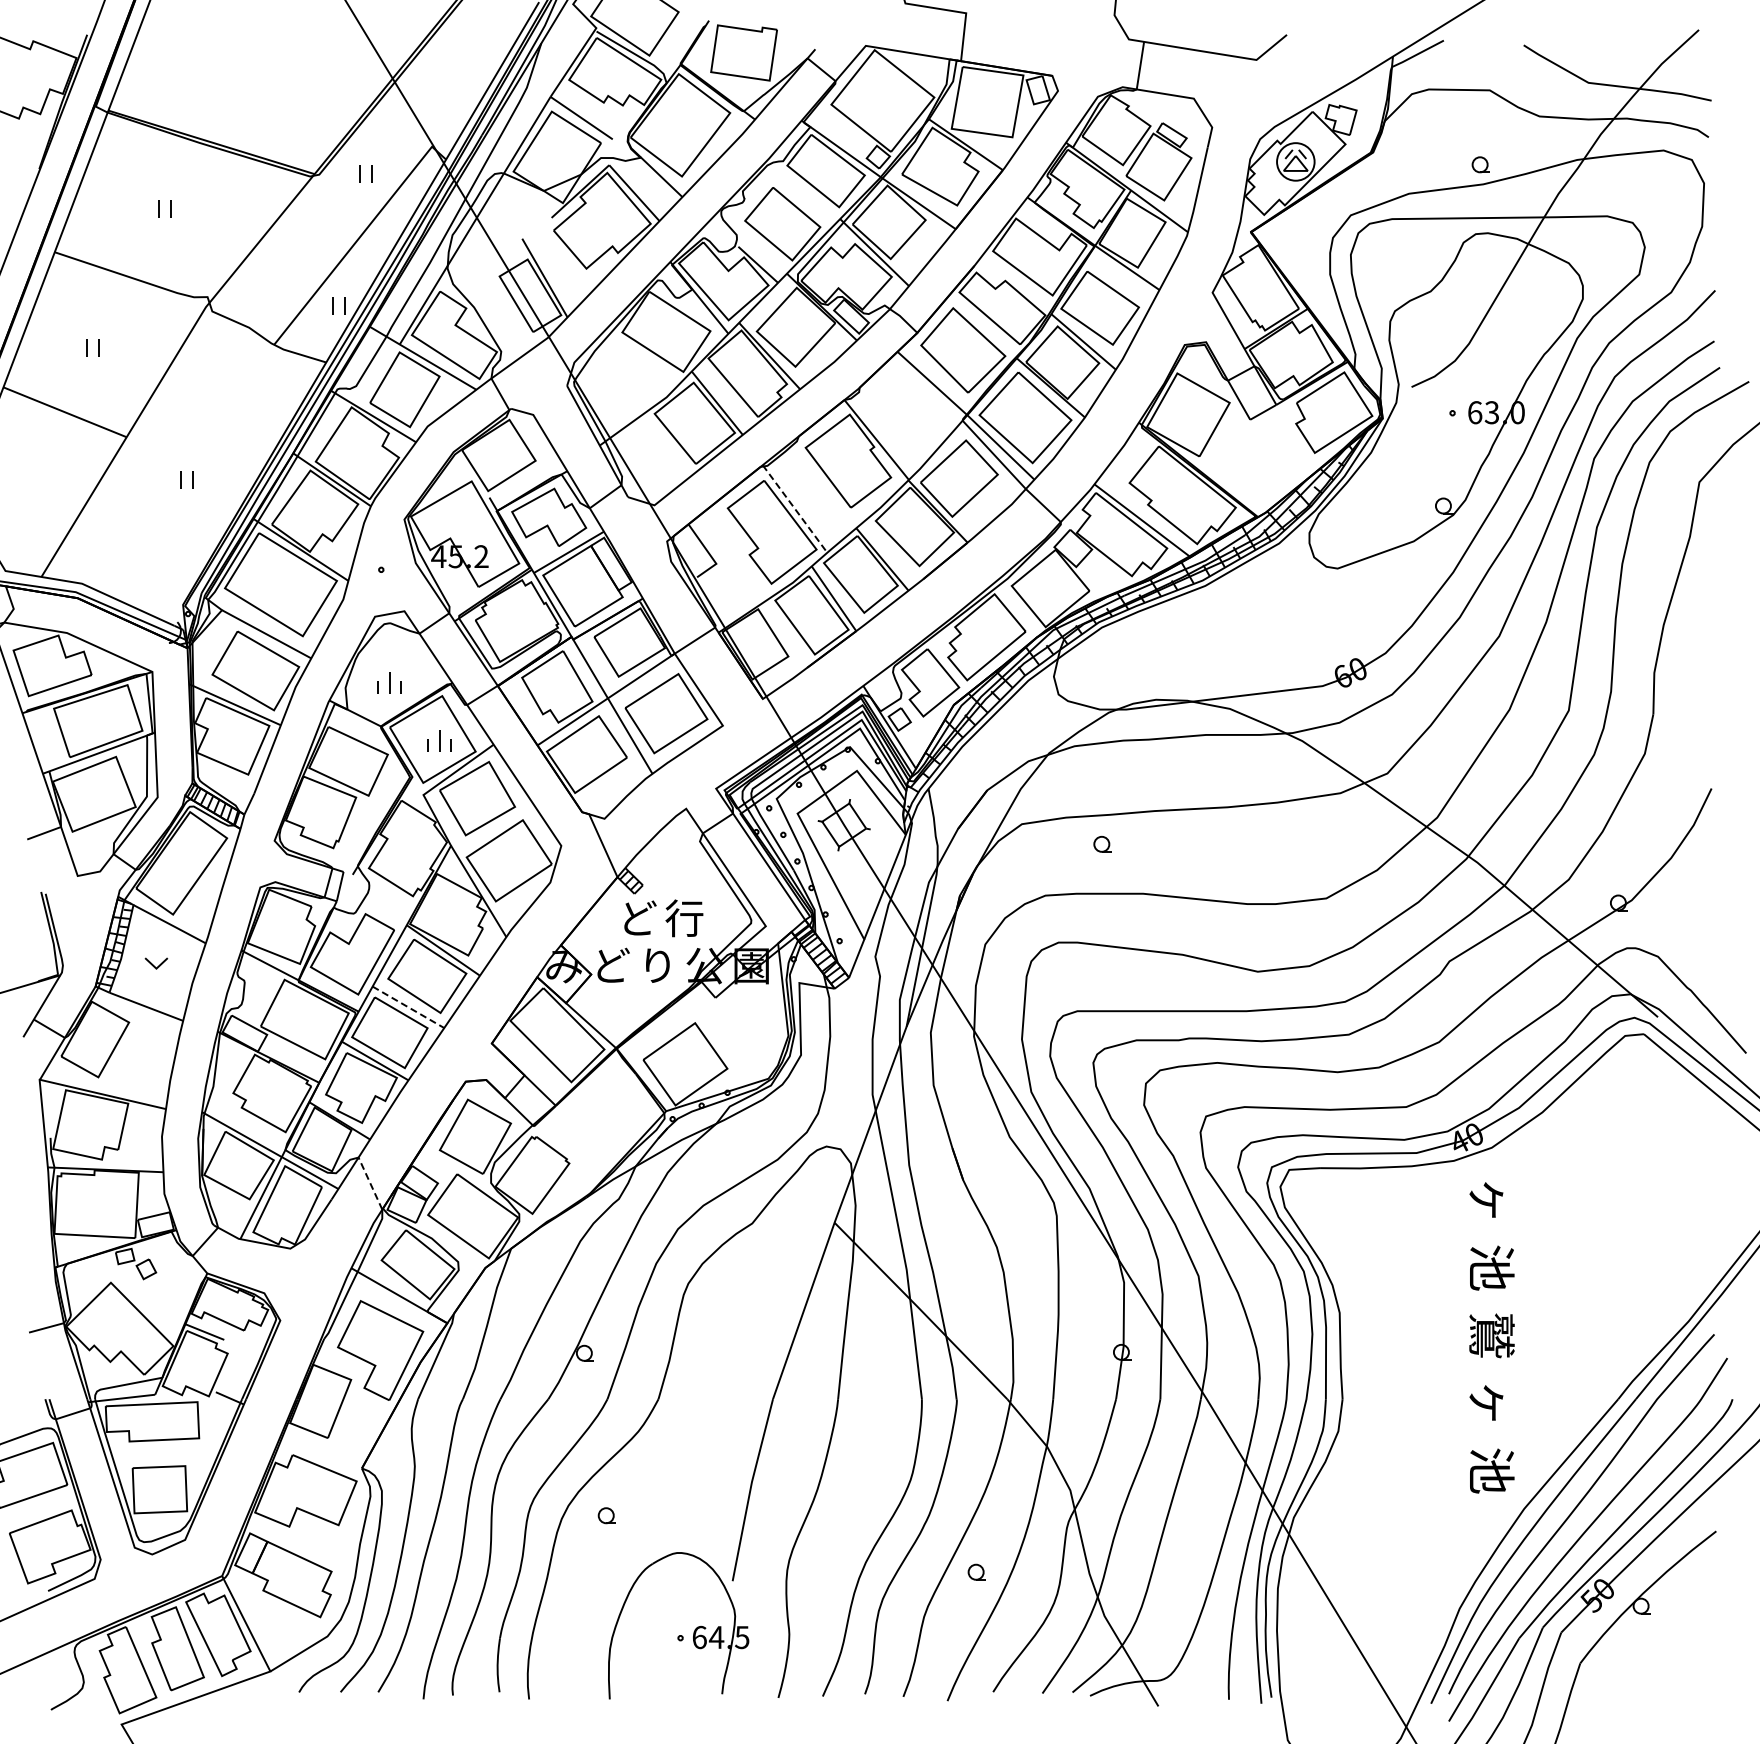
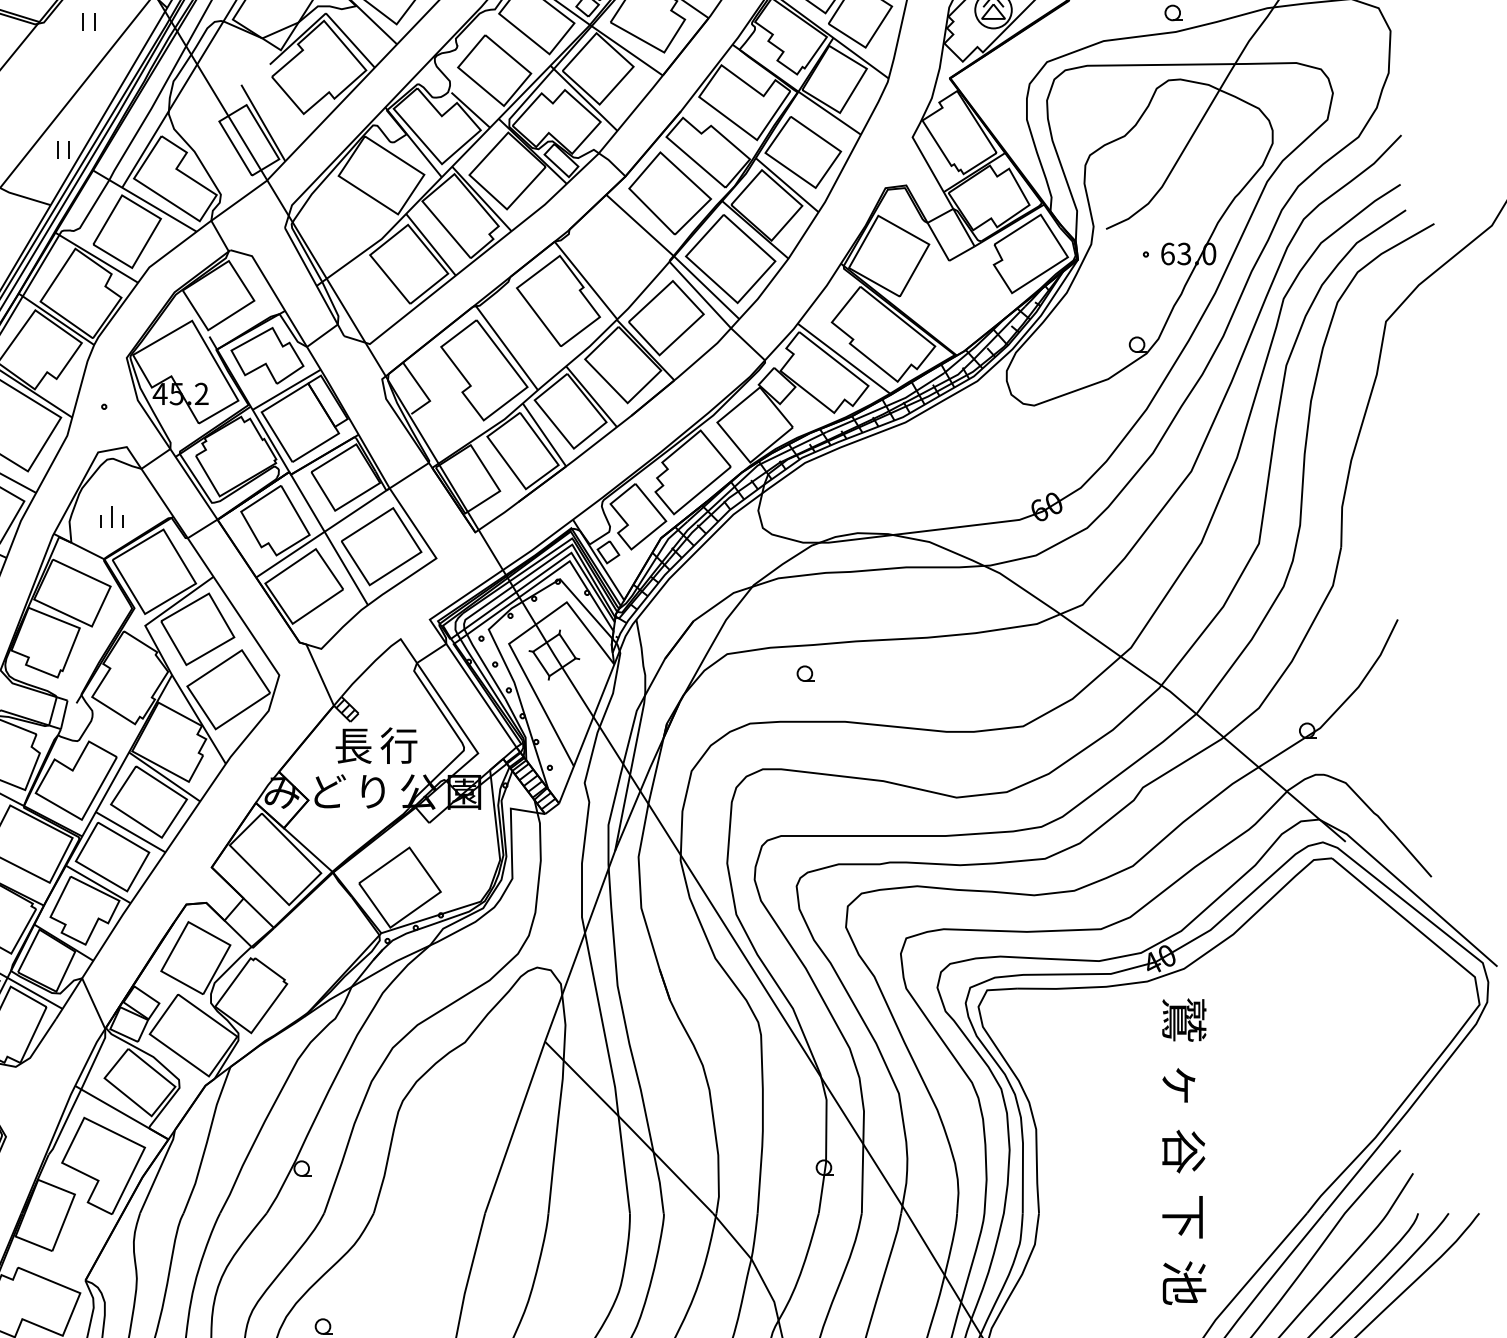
line: (794, 508) -> (506, 347), dashed -> solid
part: (439, 740) -> (160, 572), removed
text: (637, 918) -> (353, 745), ど -> 長
line: (408, 1007) -> (130, 832), dashed -> solid
line: (370, 1183) -> (93, 1003), dashed -> solid
text: (1491, 1200) -> (1183, 1020), ヶ -> 鷲
text: (1491, 1267) -> (1183, 1085), 池 -> ヶ
text: (1491, 1335) -> (1183, 1151), 鷲 -> 谷
text: (1489, 1403) -> (1181, 1217), ヶ -> 下

